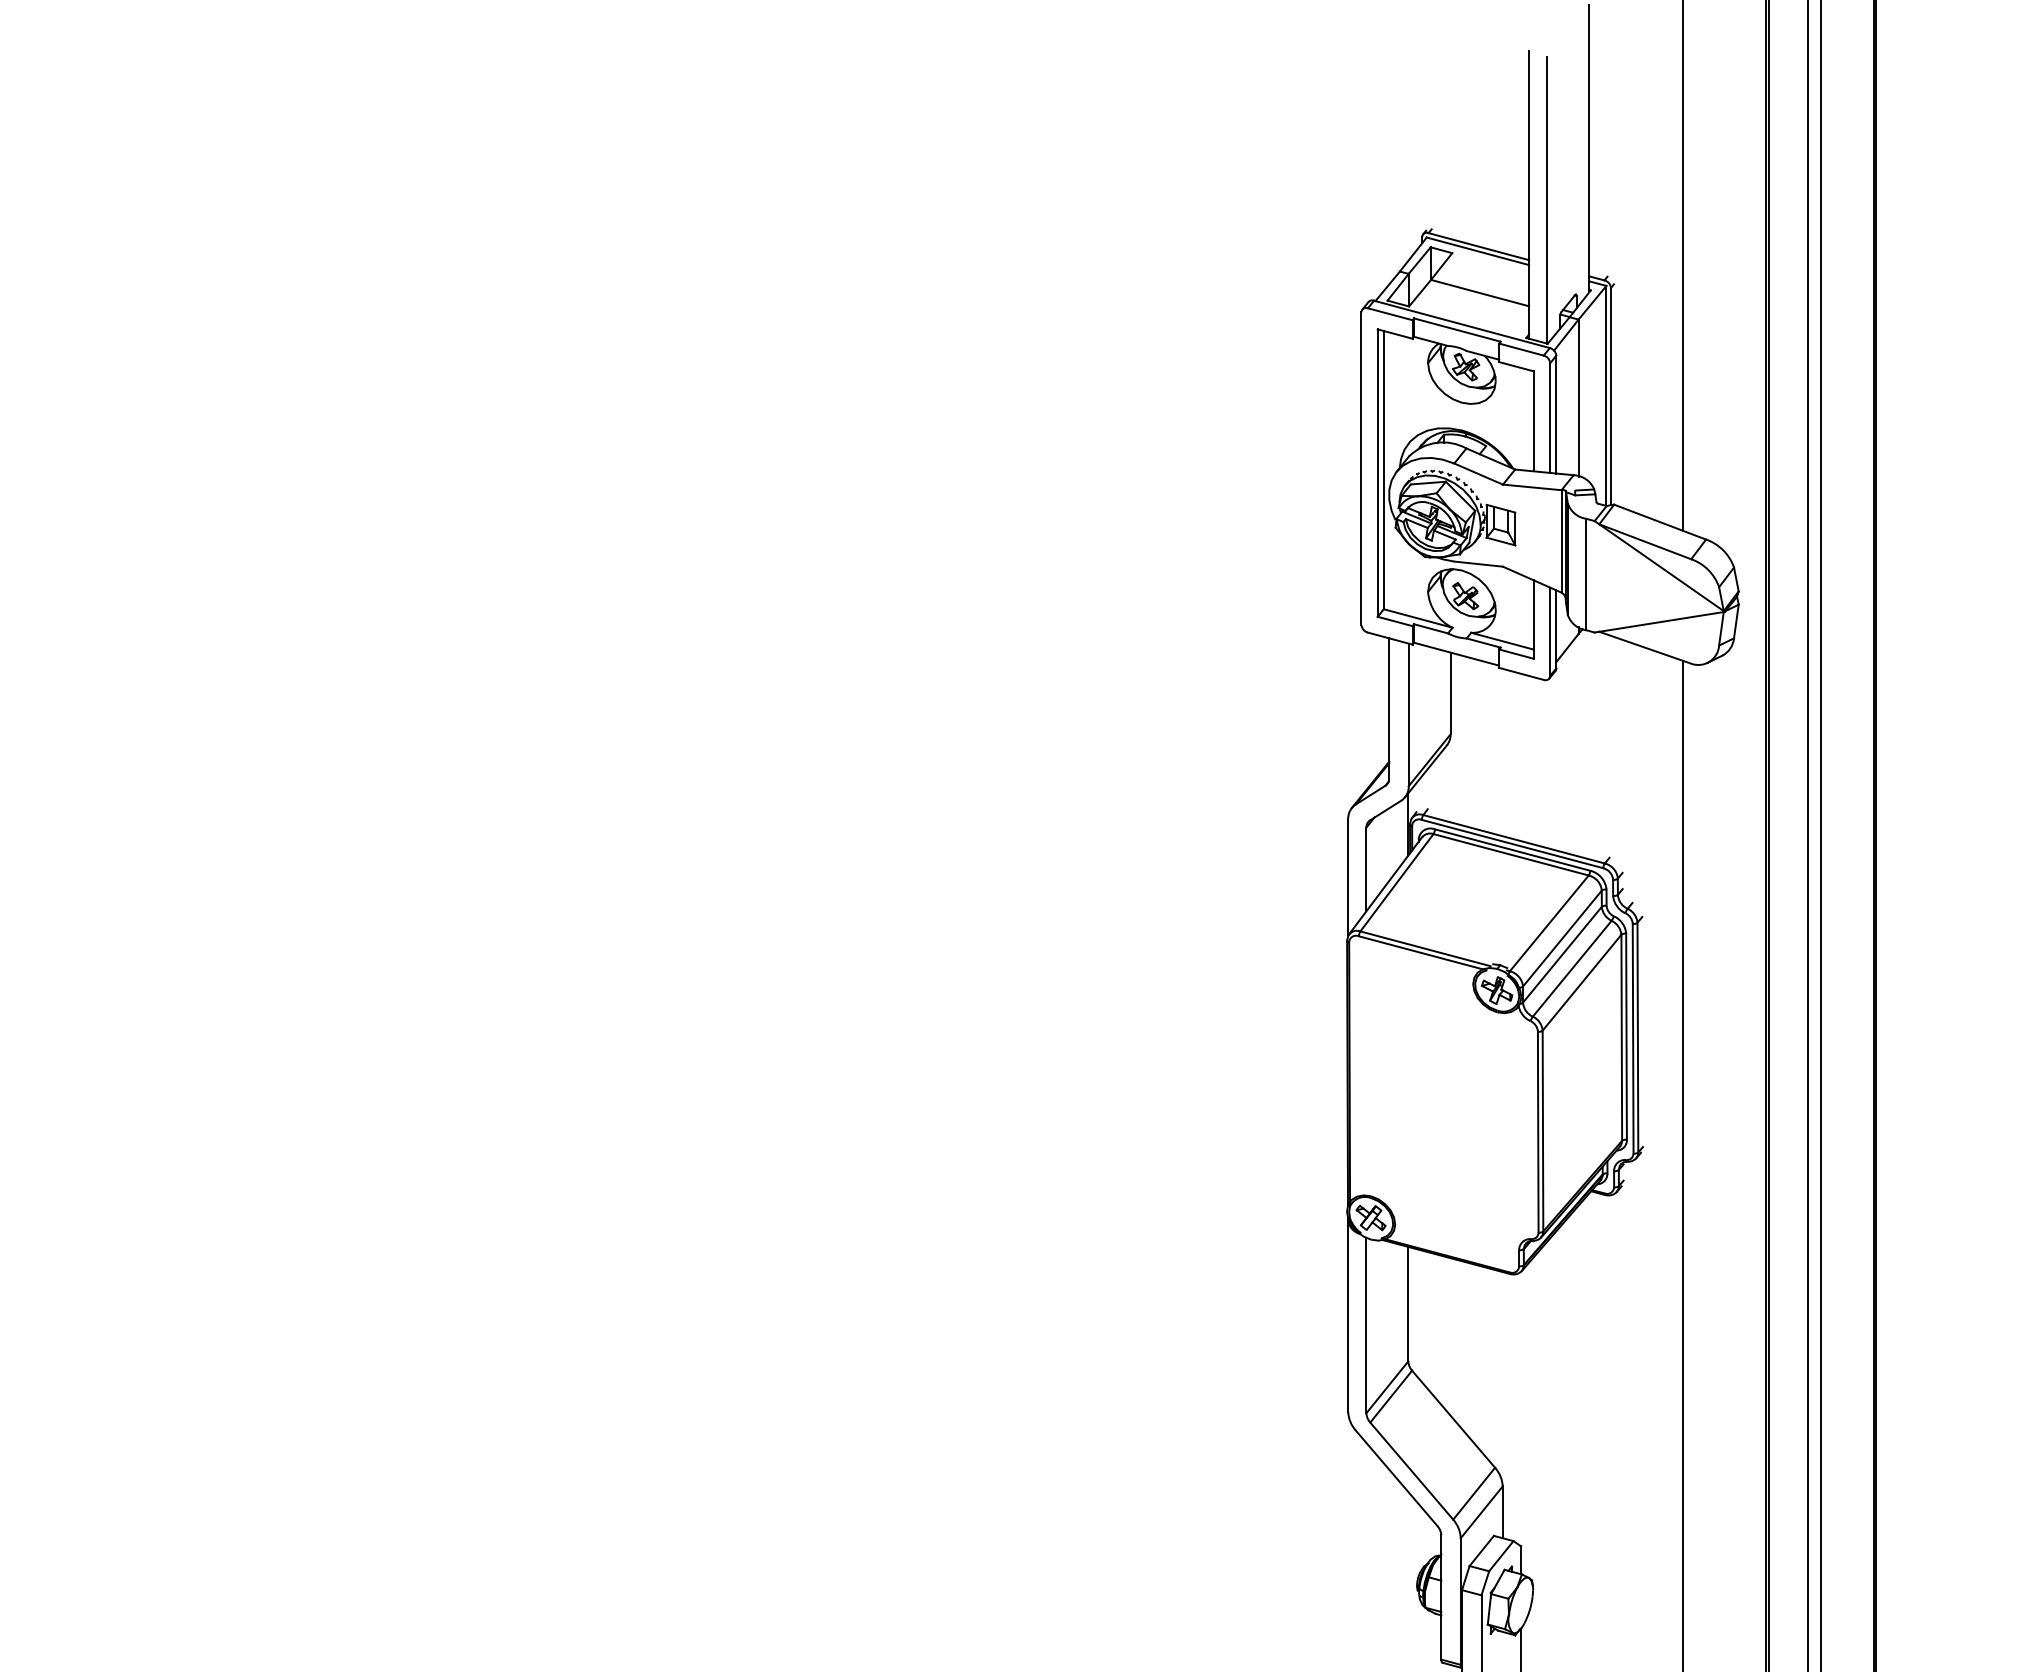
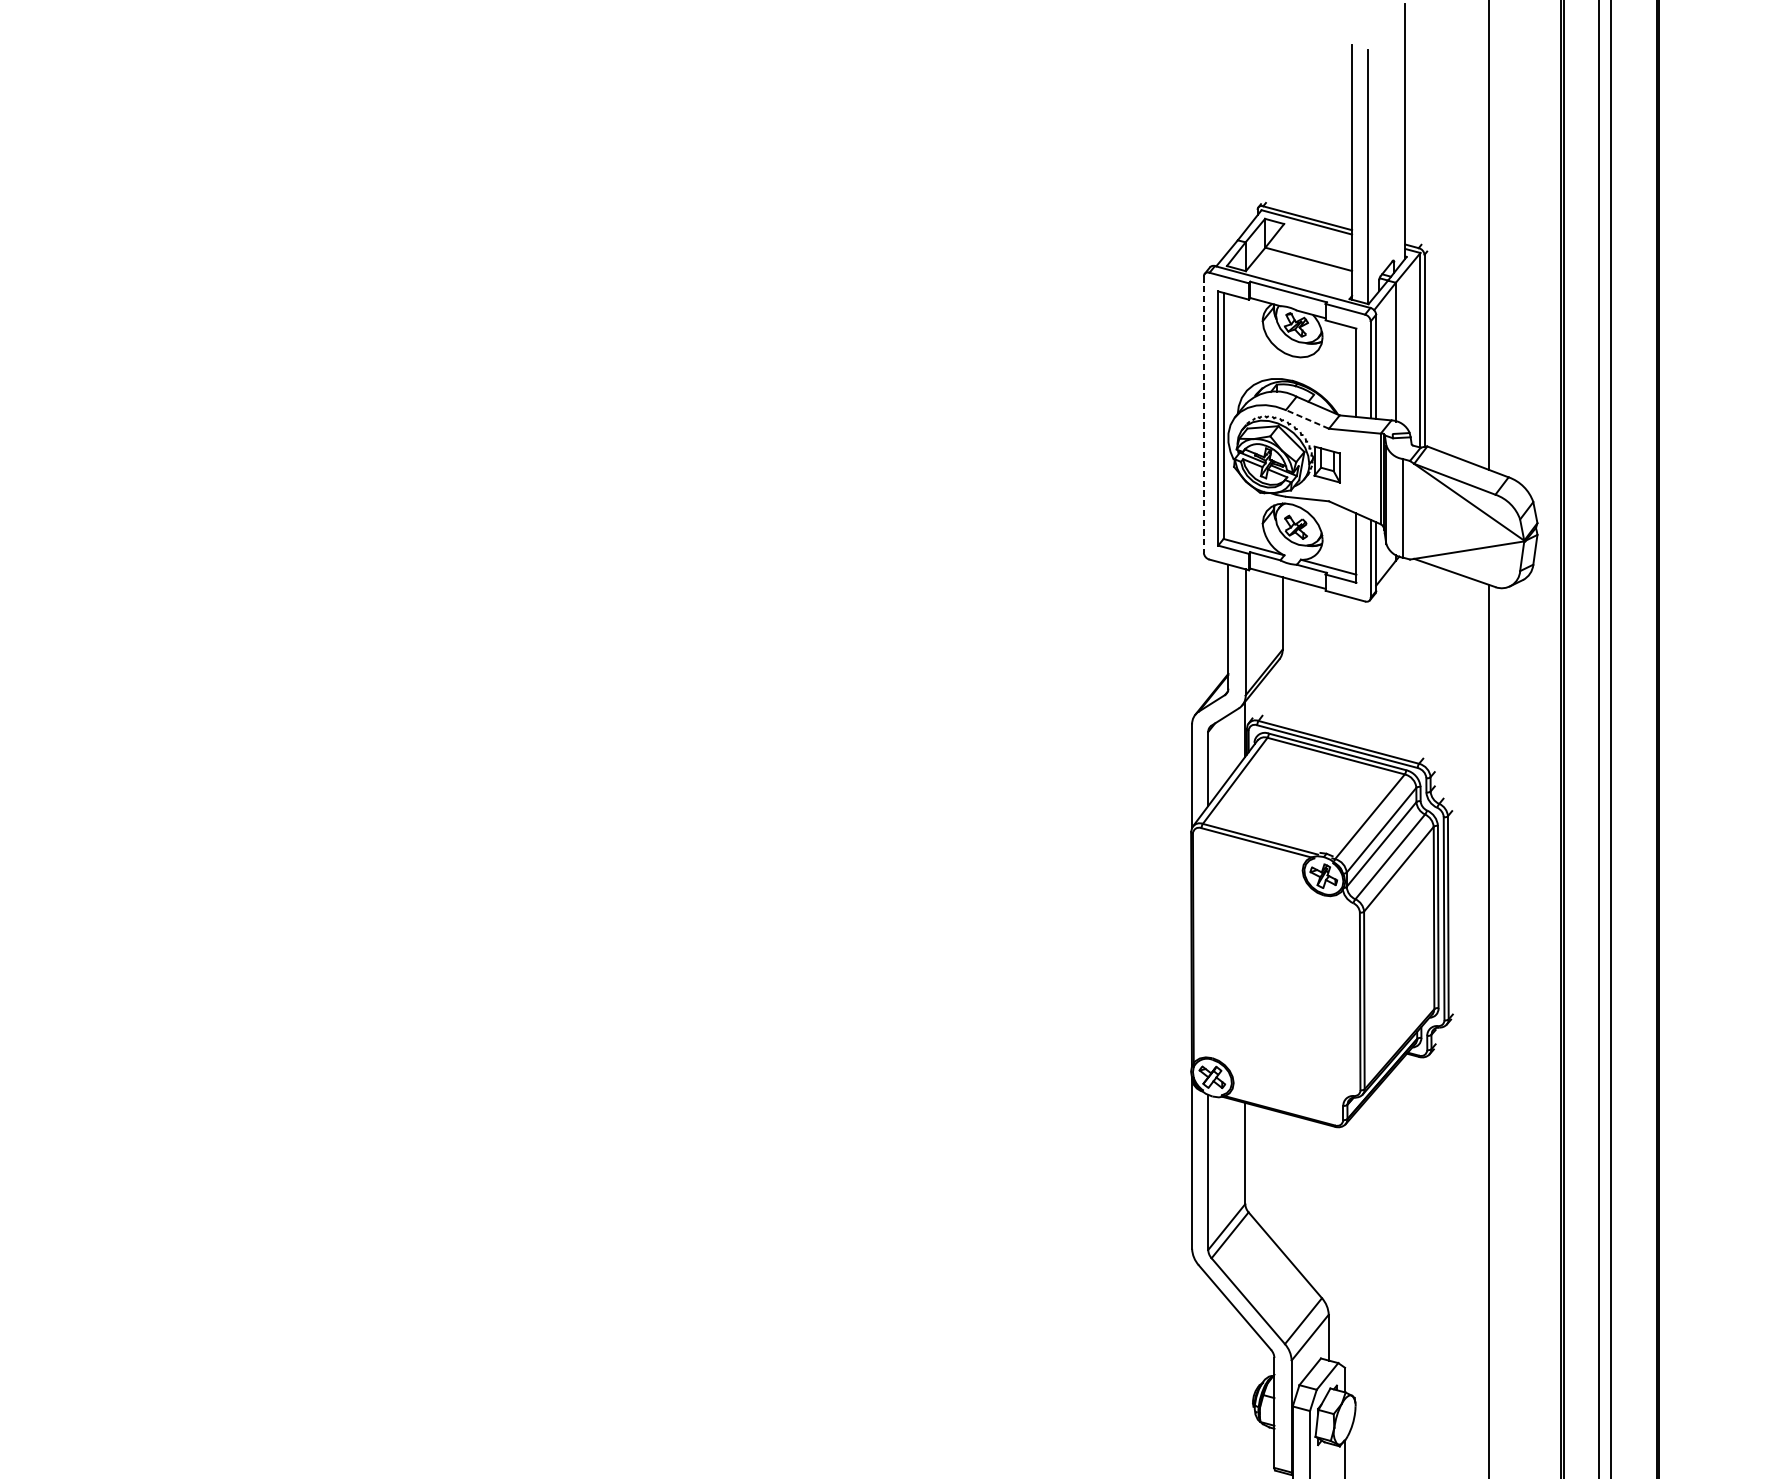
line: (1361, 469) -> (1203, 415), solid -> dashed
line: (1478, 474) -> (1307, 419), solid -> dashed

